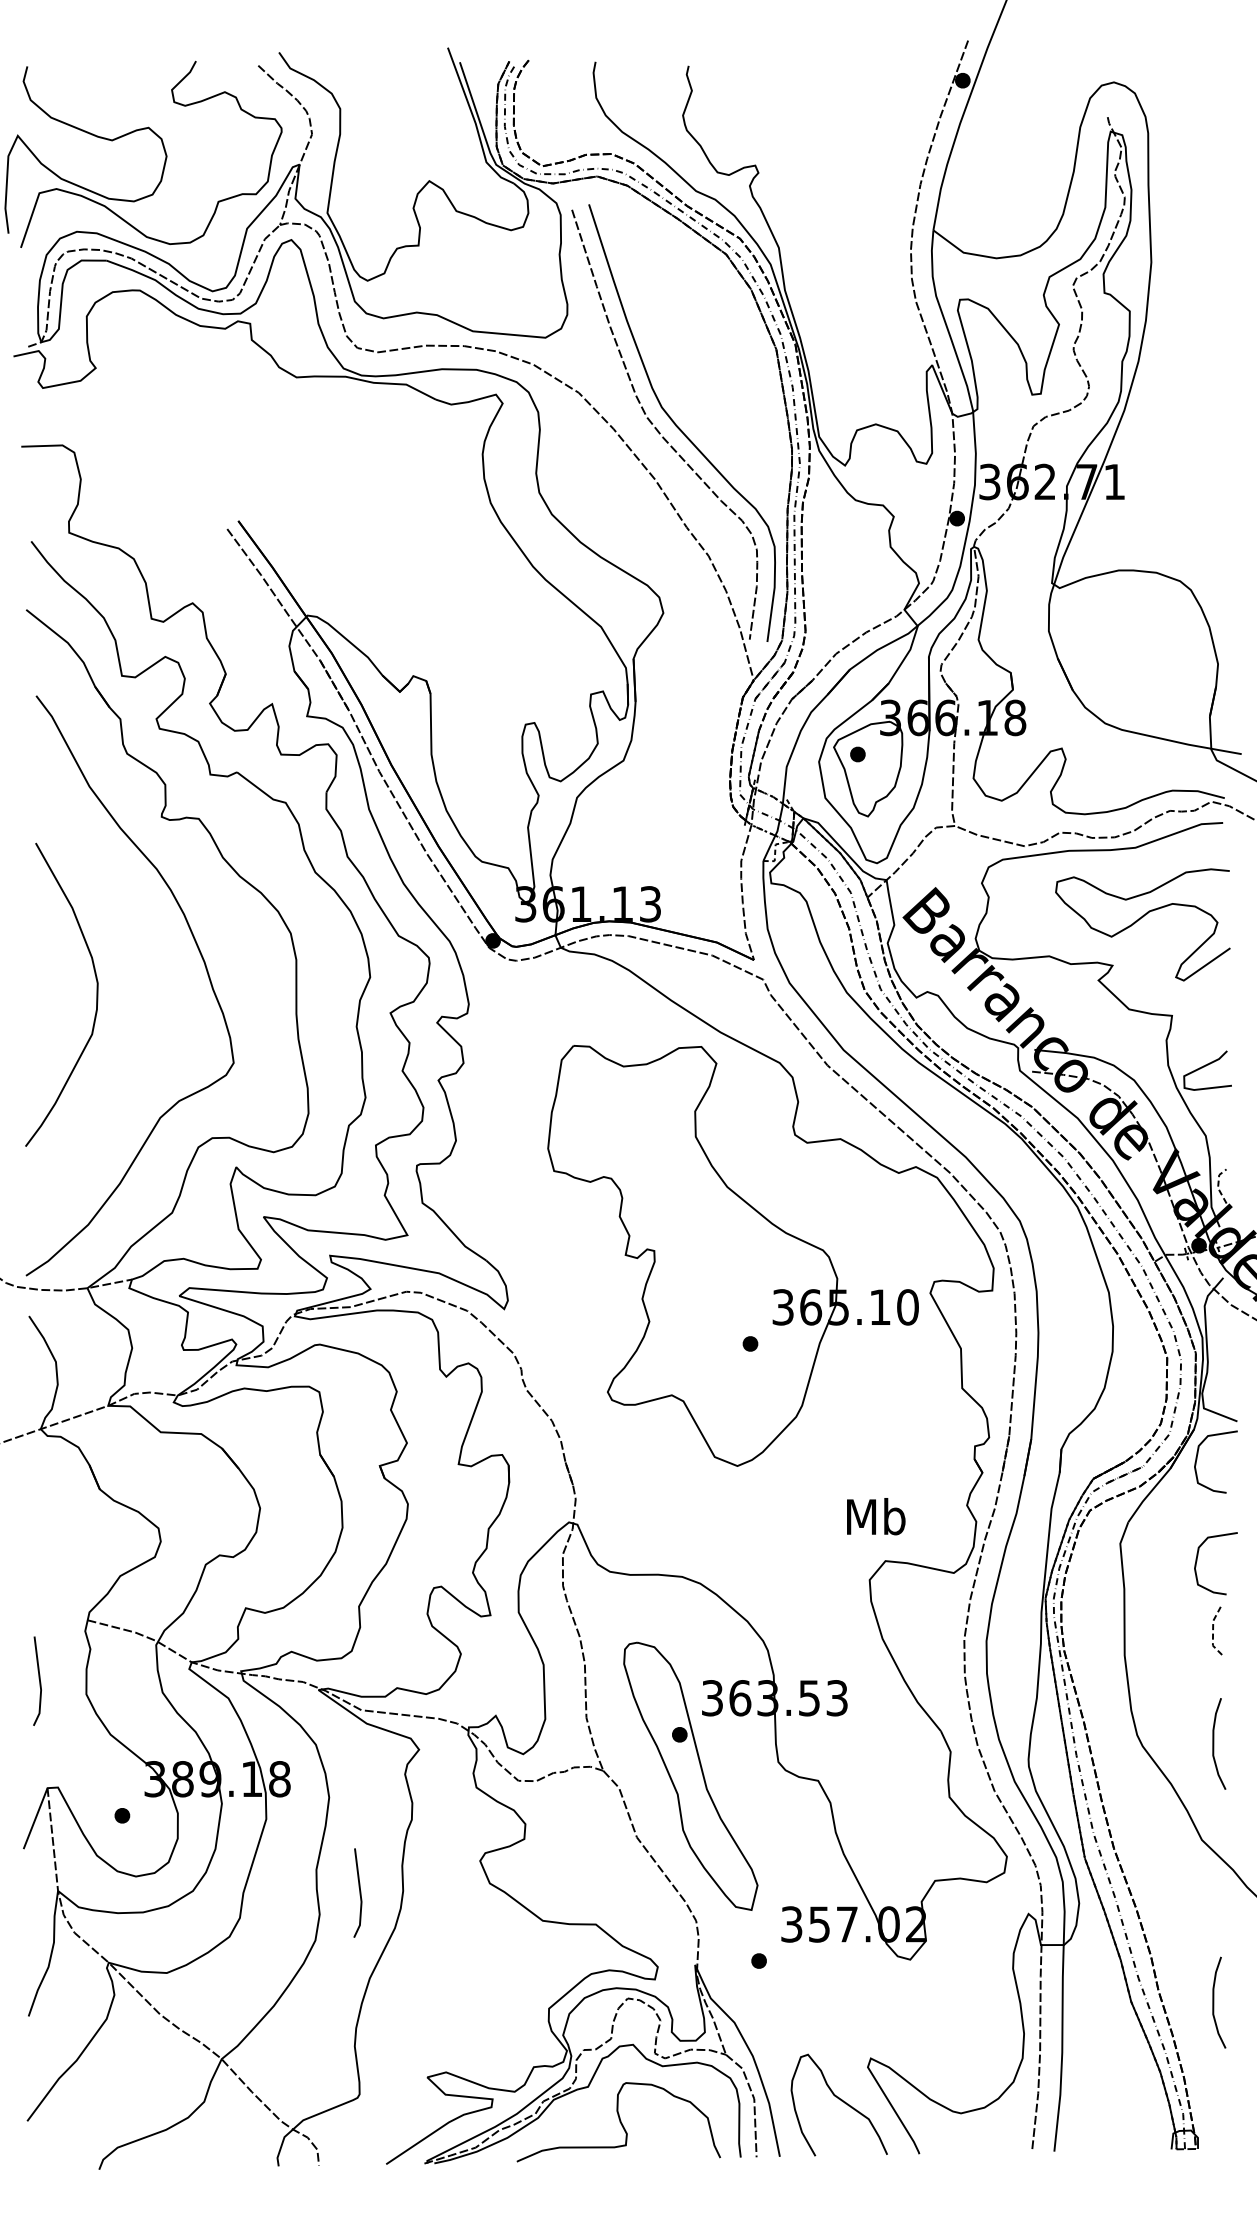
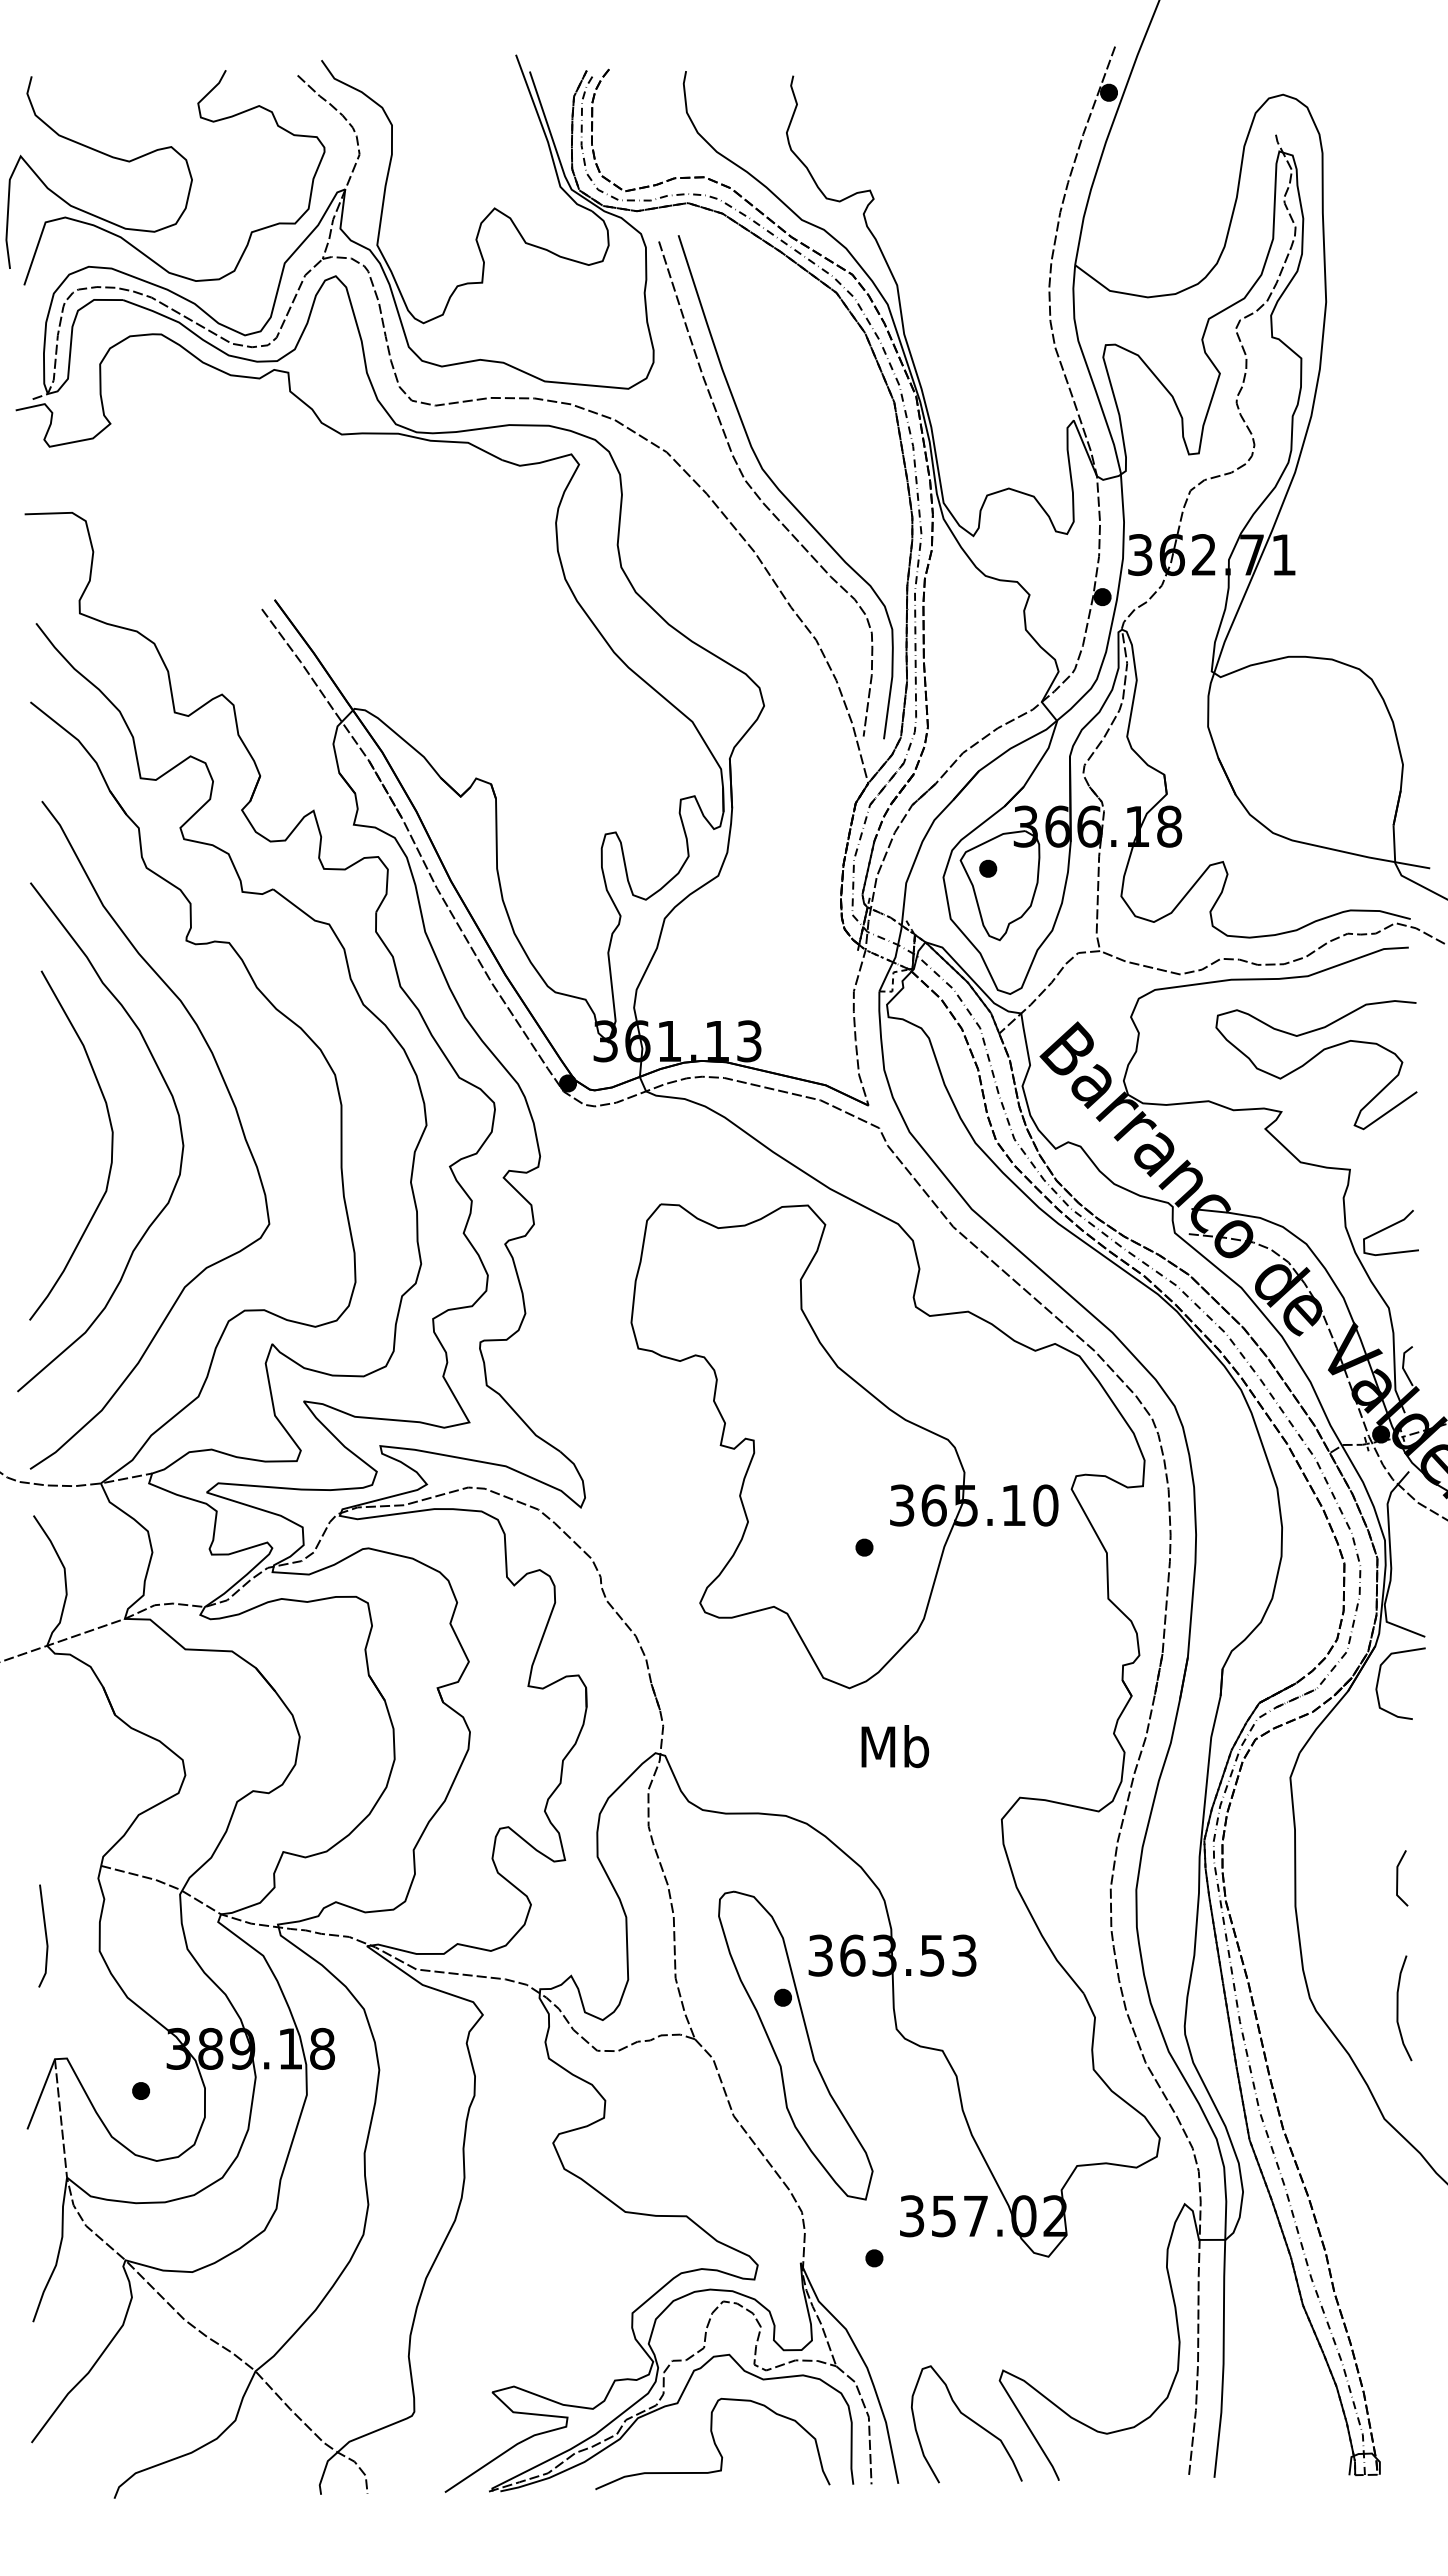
curve: (155, 979) -> (179, 1127), added
line: (1218, 1185) -> (1403, 1365), dashed -> solid
text: (876, 1516) -> (895, 1746), moved
curve: (1197, 1560) -> (1379, 1796), removed
line: (1213, 1632) -> (1397, 1879), dashed -> solid
line: (359, 1892) -> (414, 2179), removed
curve: (1214, 2002) -> (1398, 2306), removed

